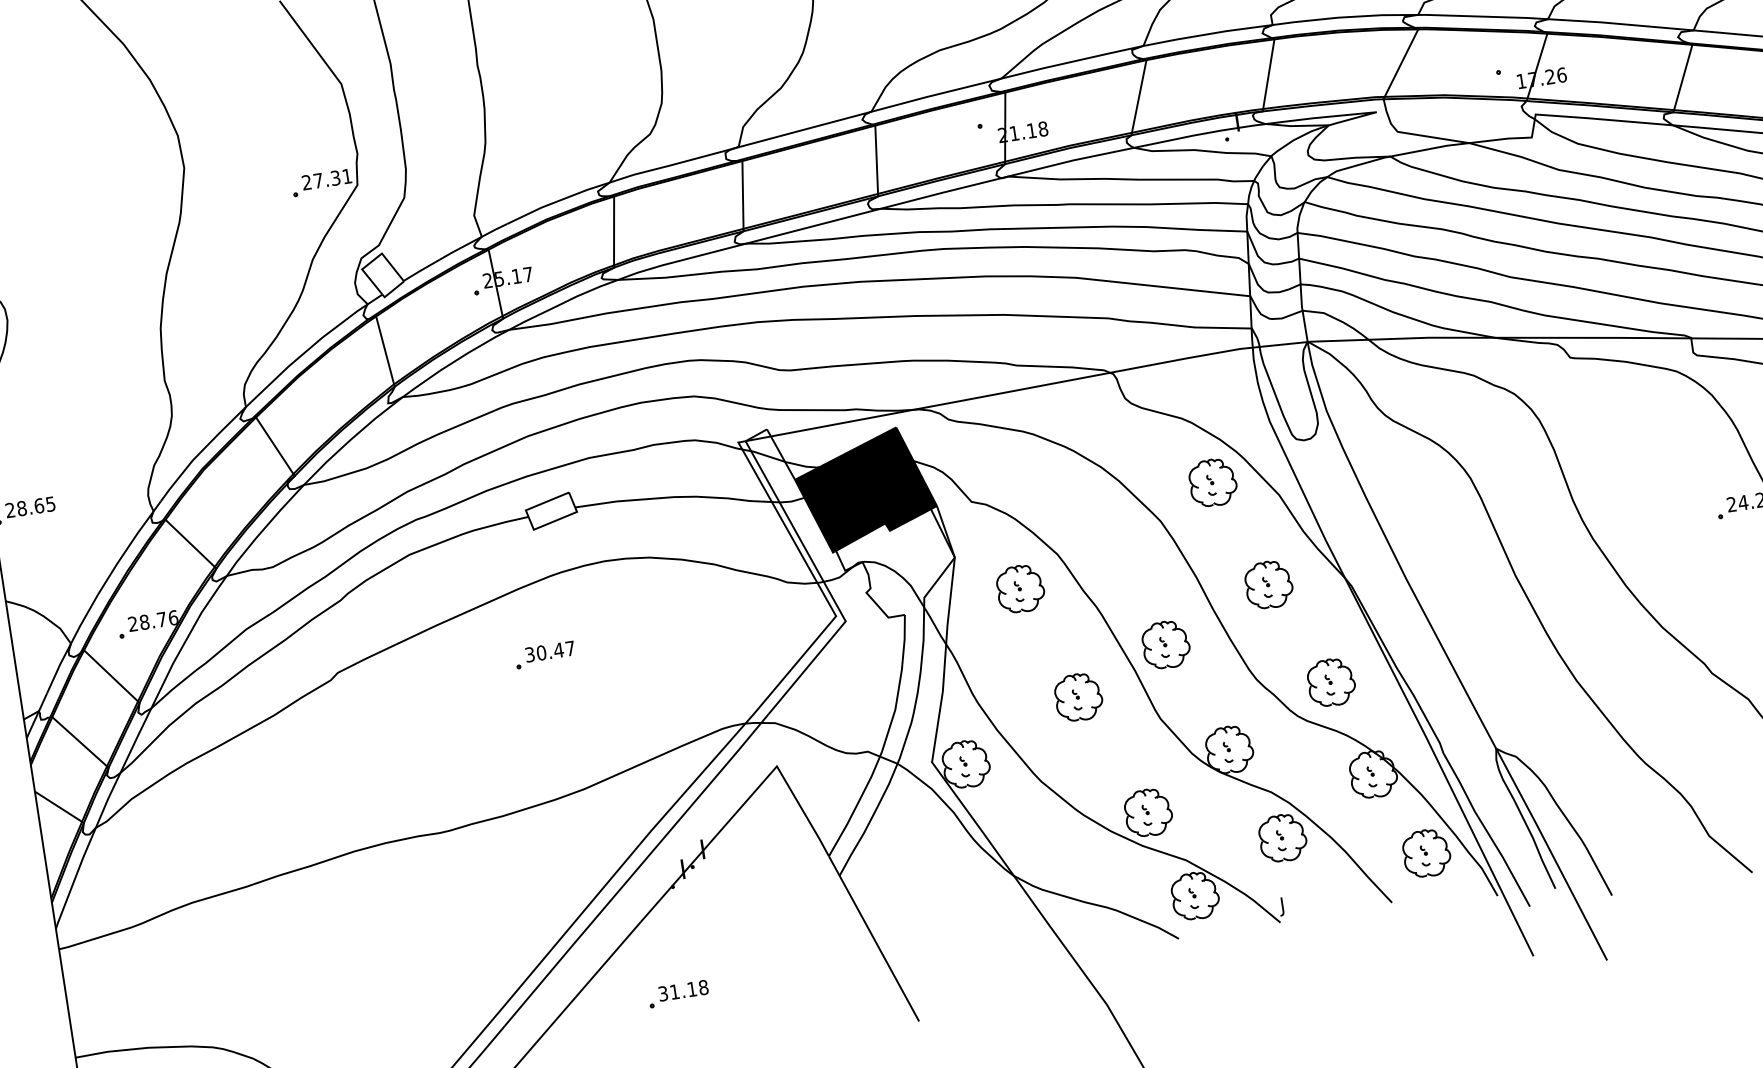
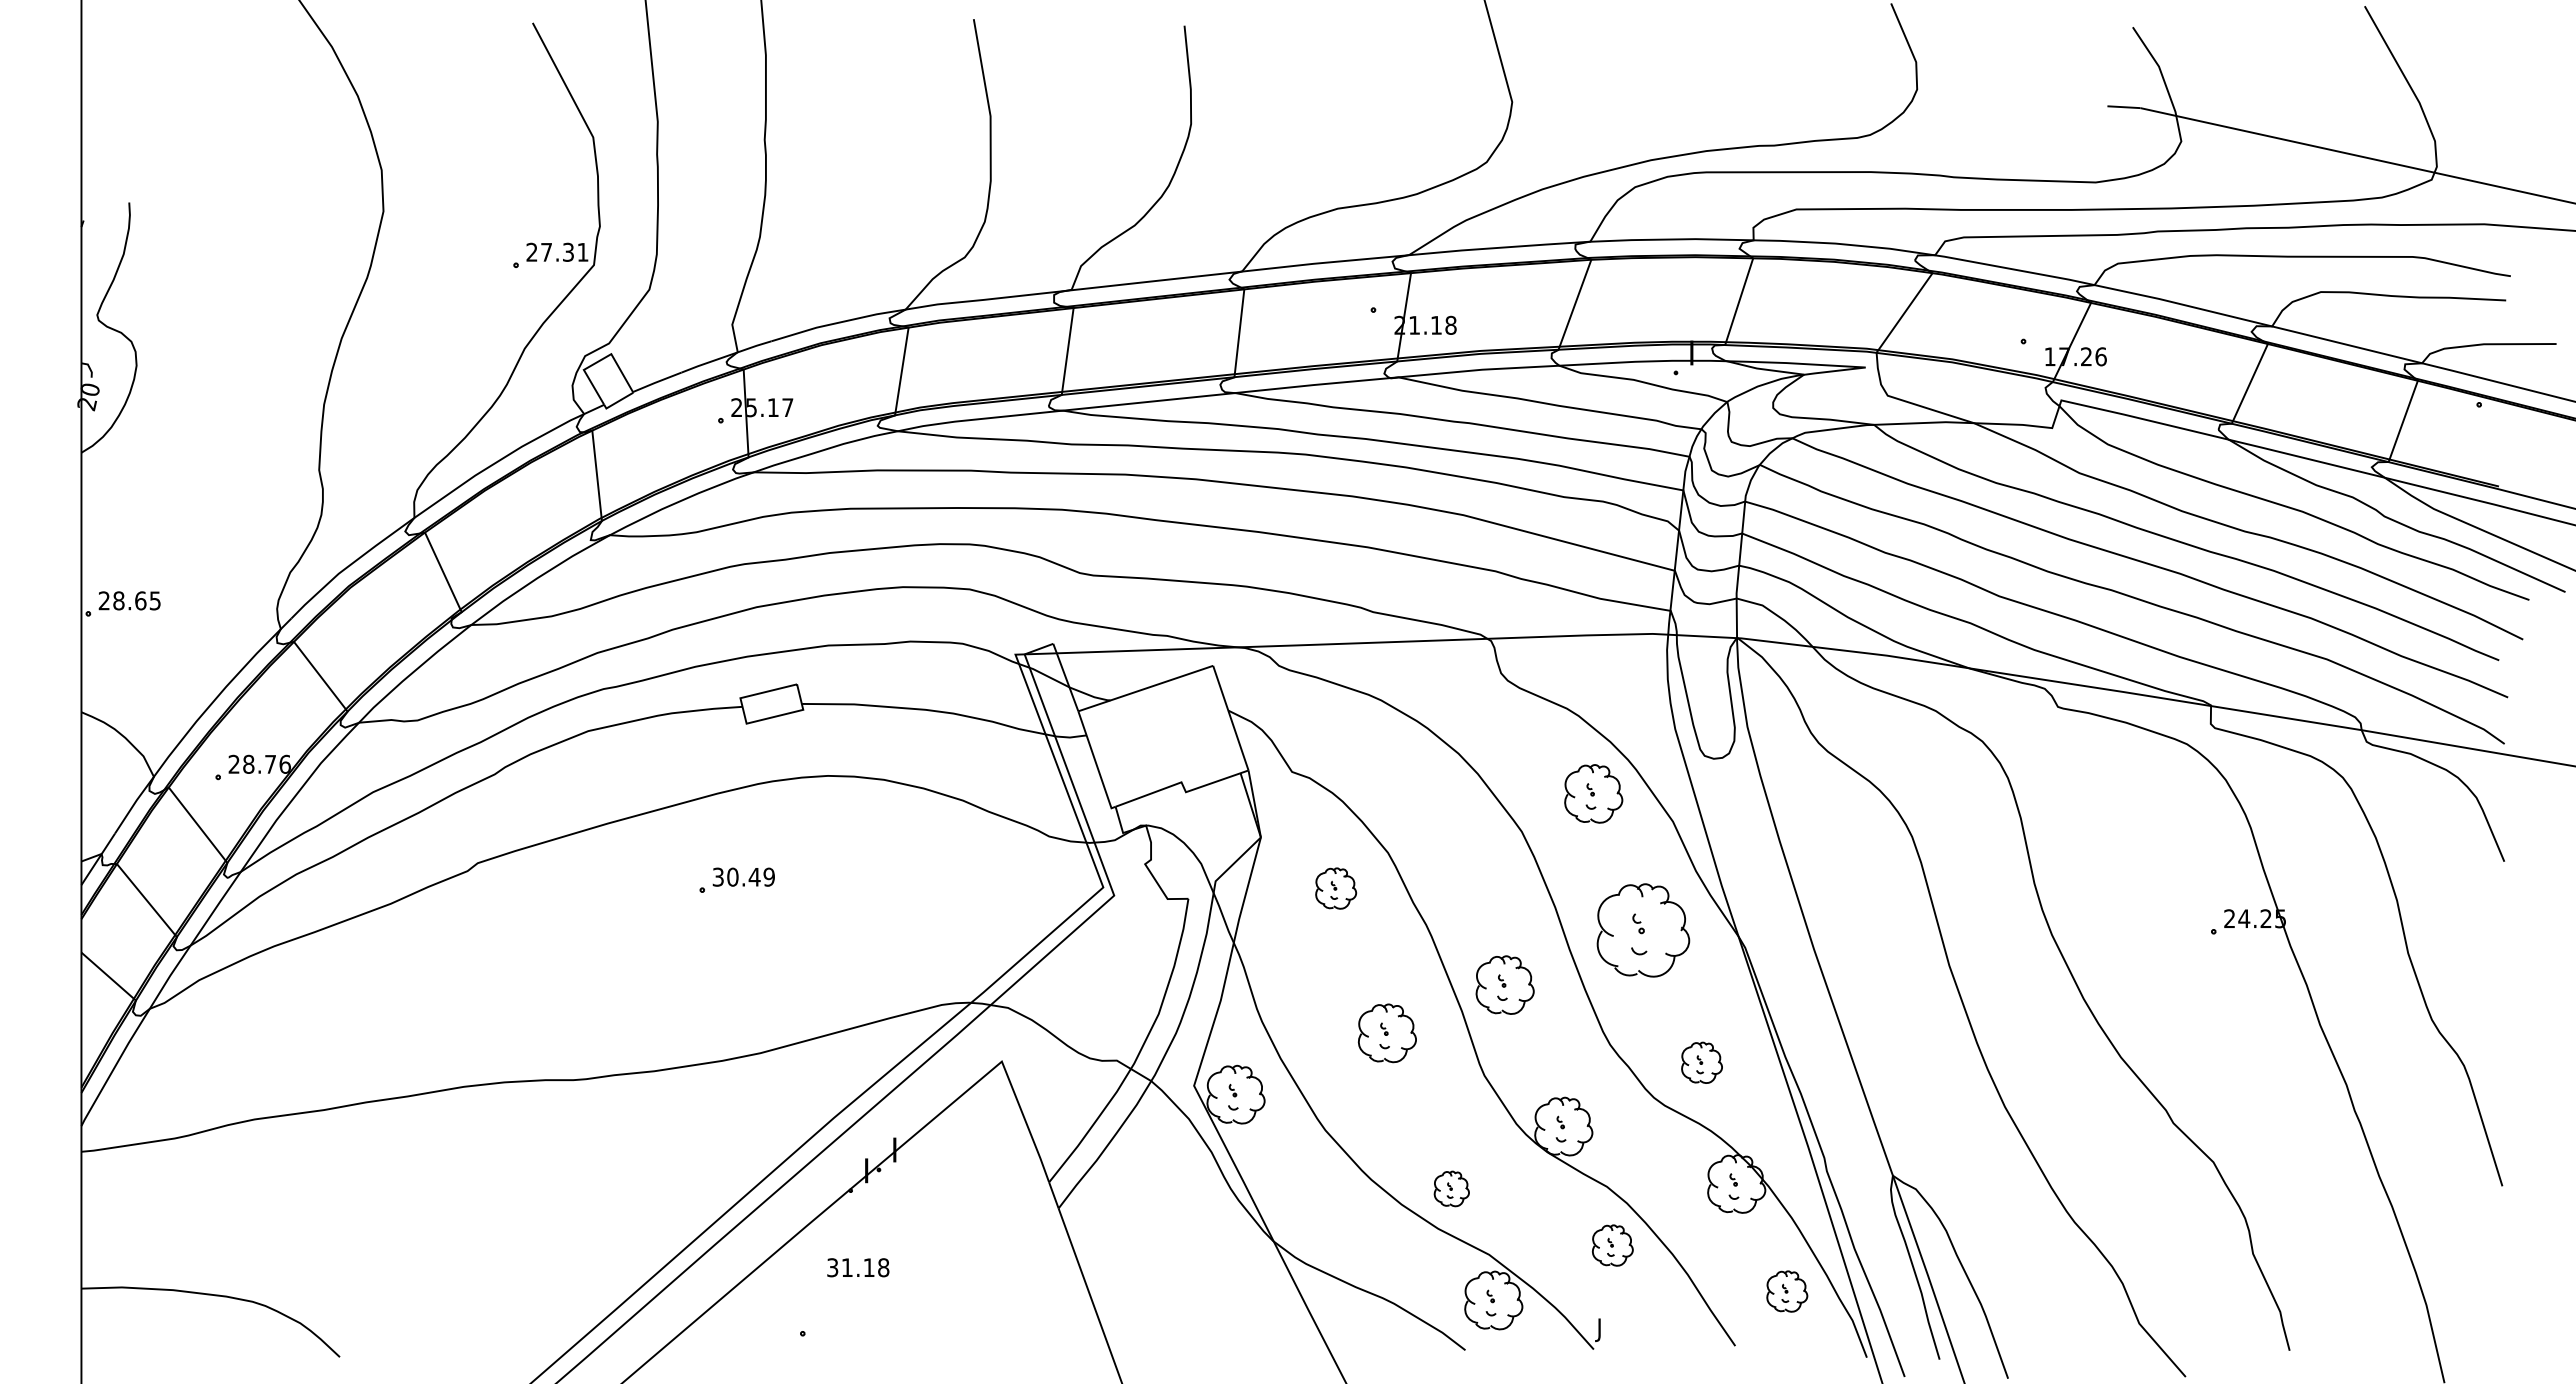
fill: (865, 489) -> (1163, 736), removed
part: (1269, 584) -> (1643, 930), size x1.6
part: (1020, 588) -> (1335, 888), size x0.7
text: (569, 648) -> (768, 876), 30.47 -> 30.49
part: (1330, 682) -> (1701, 1062), size x0.7
part: (1148, 812) -> (1451, 1188), size x0.6
part: (1282, 838) -> (1612, 1245), size x0.7
part: (1426, 853) -> (1786, 1291), size x0.7
text: (683, 990) -> (858, 1267), moved

